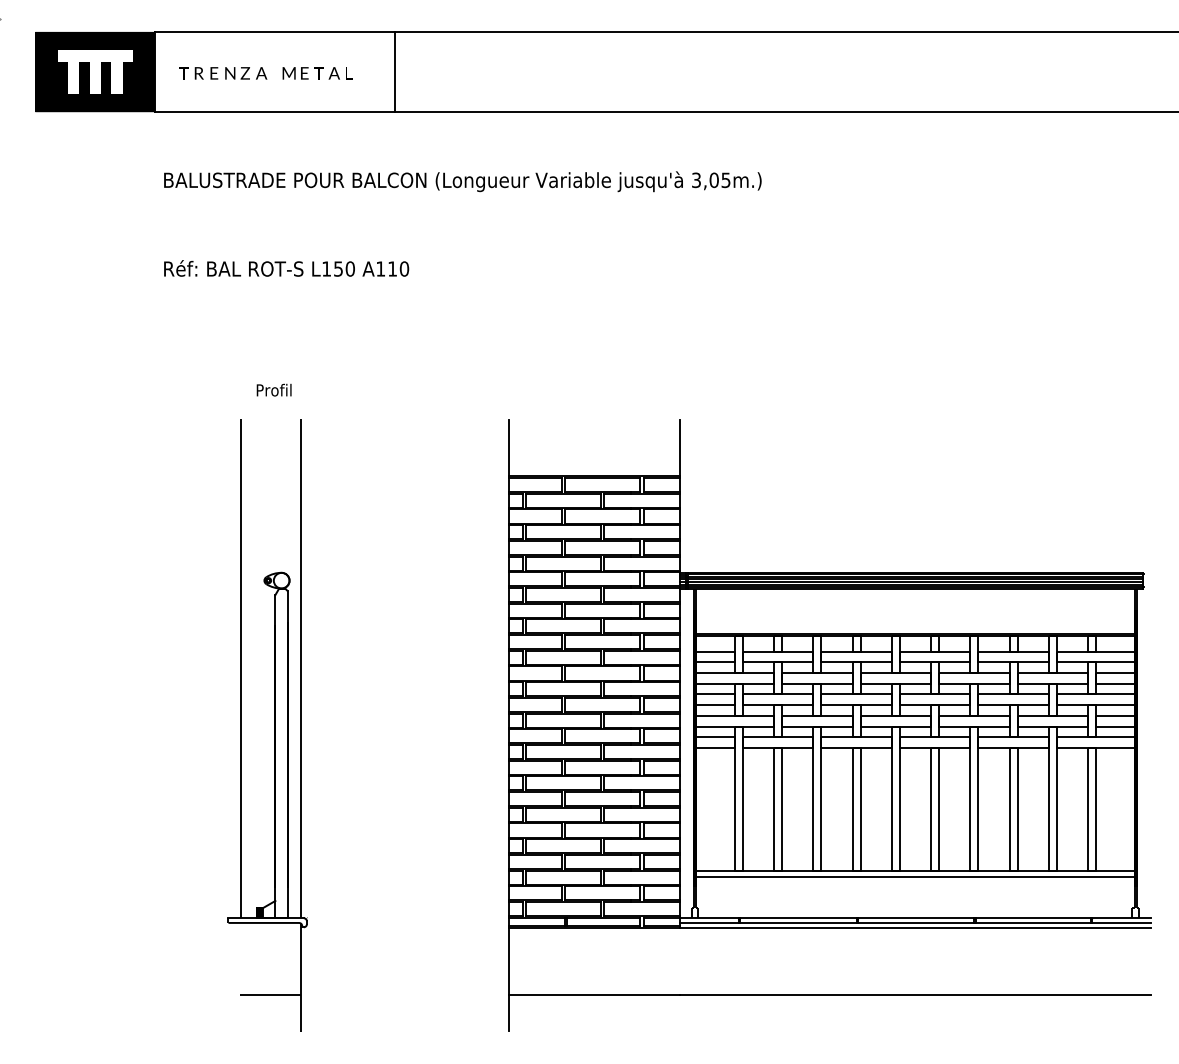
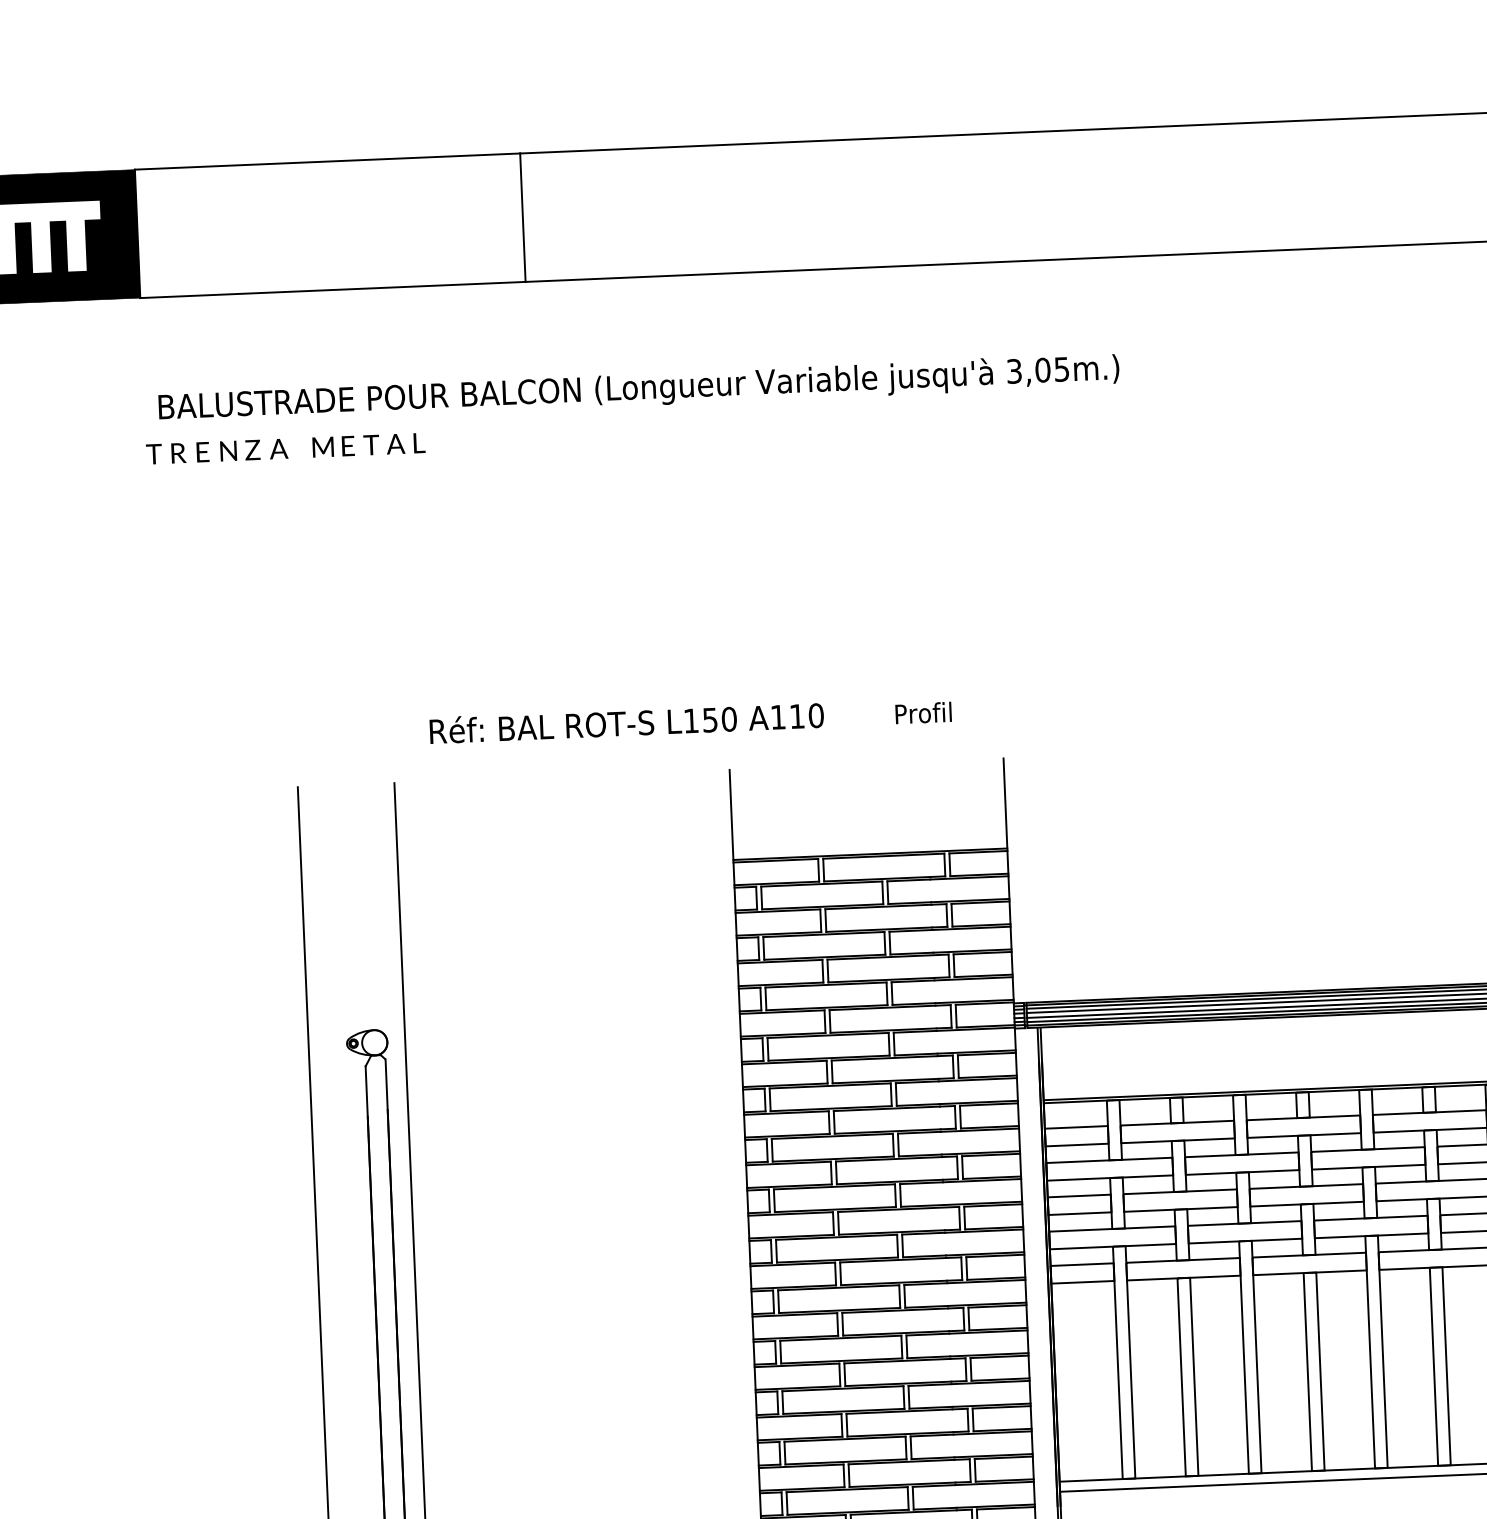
text: (265, 73) -> (285, 448), moved
text: (286, 268) -> (626, 722), moved
text: (273, 389) -> (922, 712), moved

